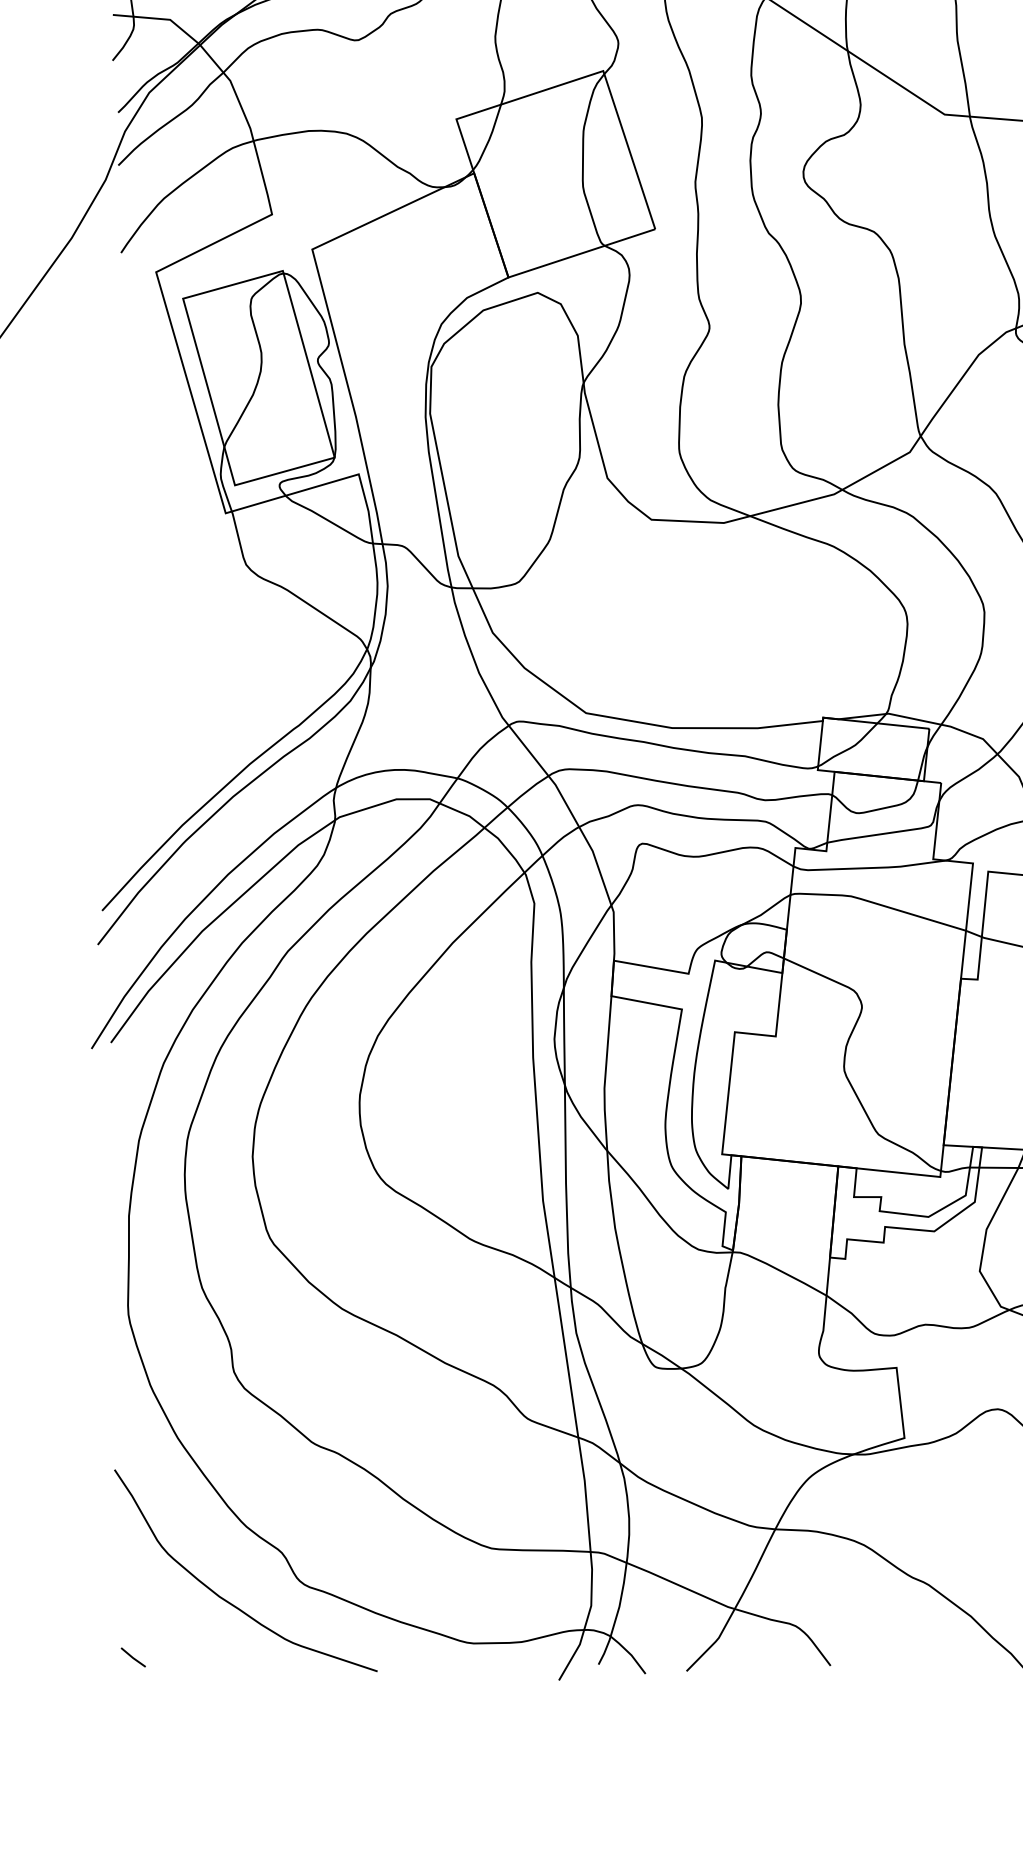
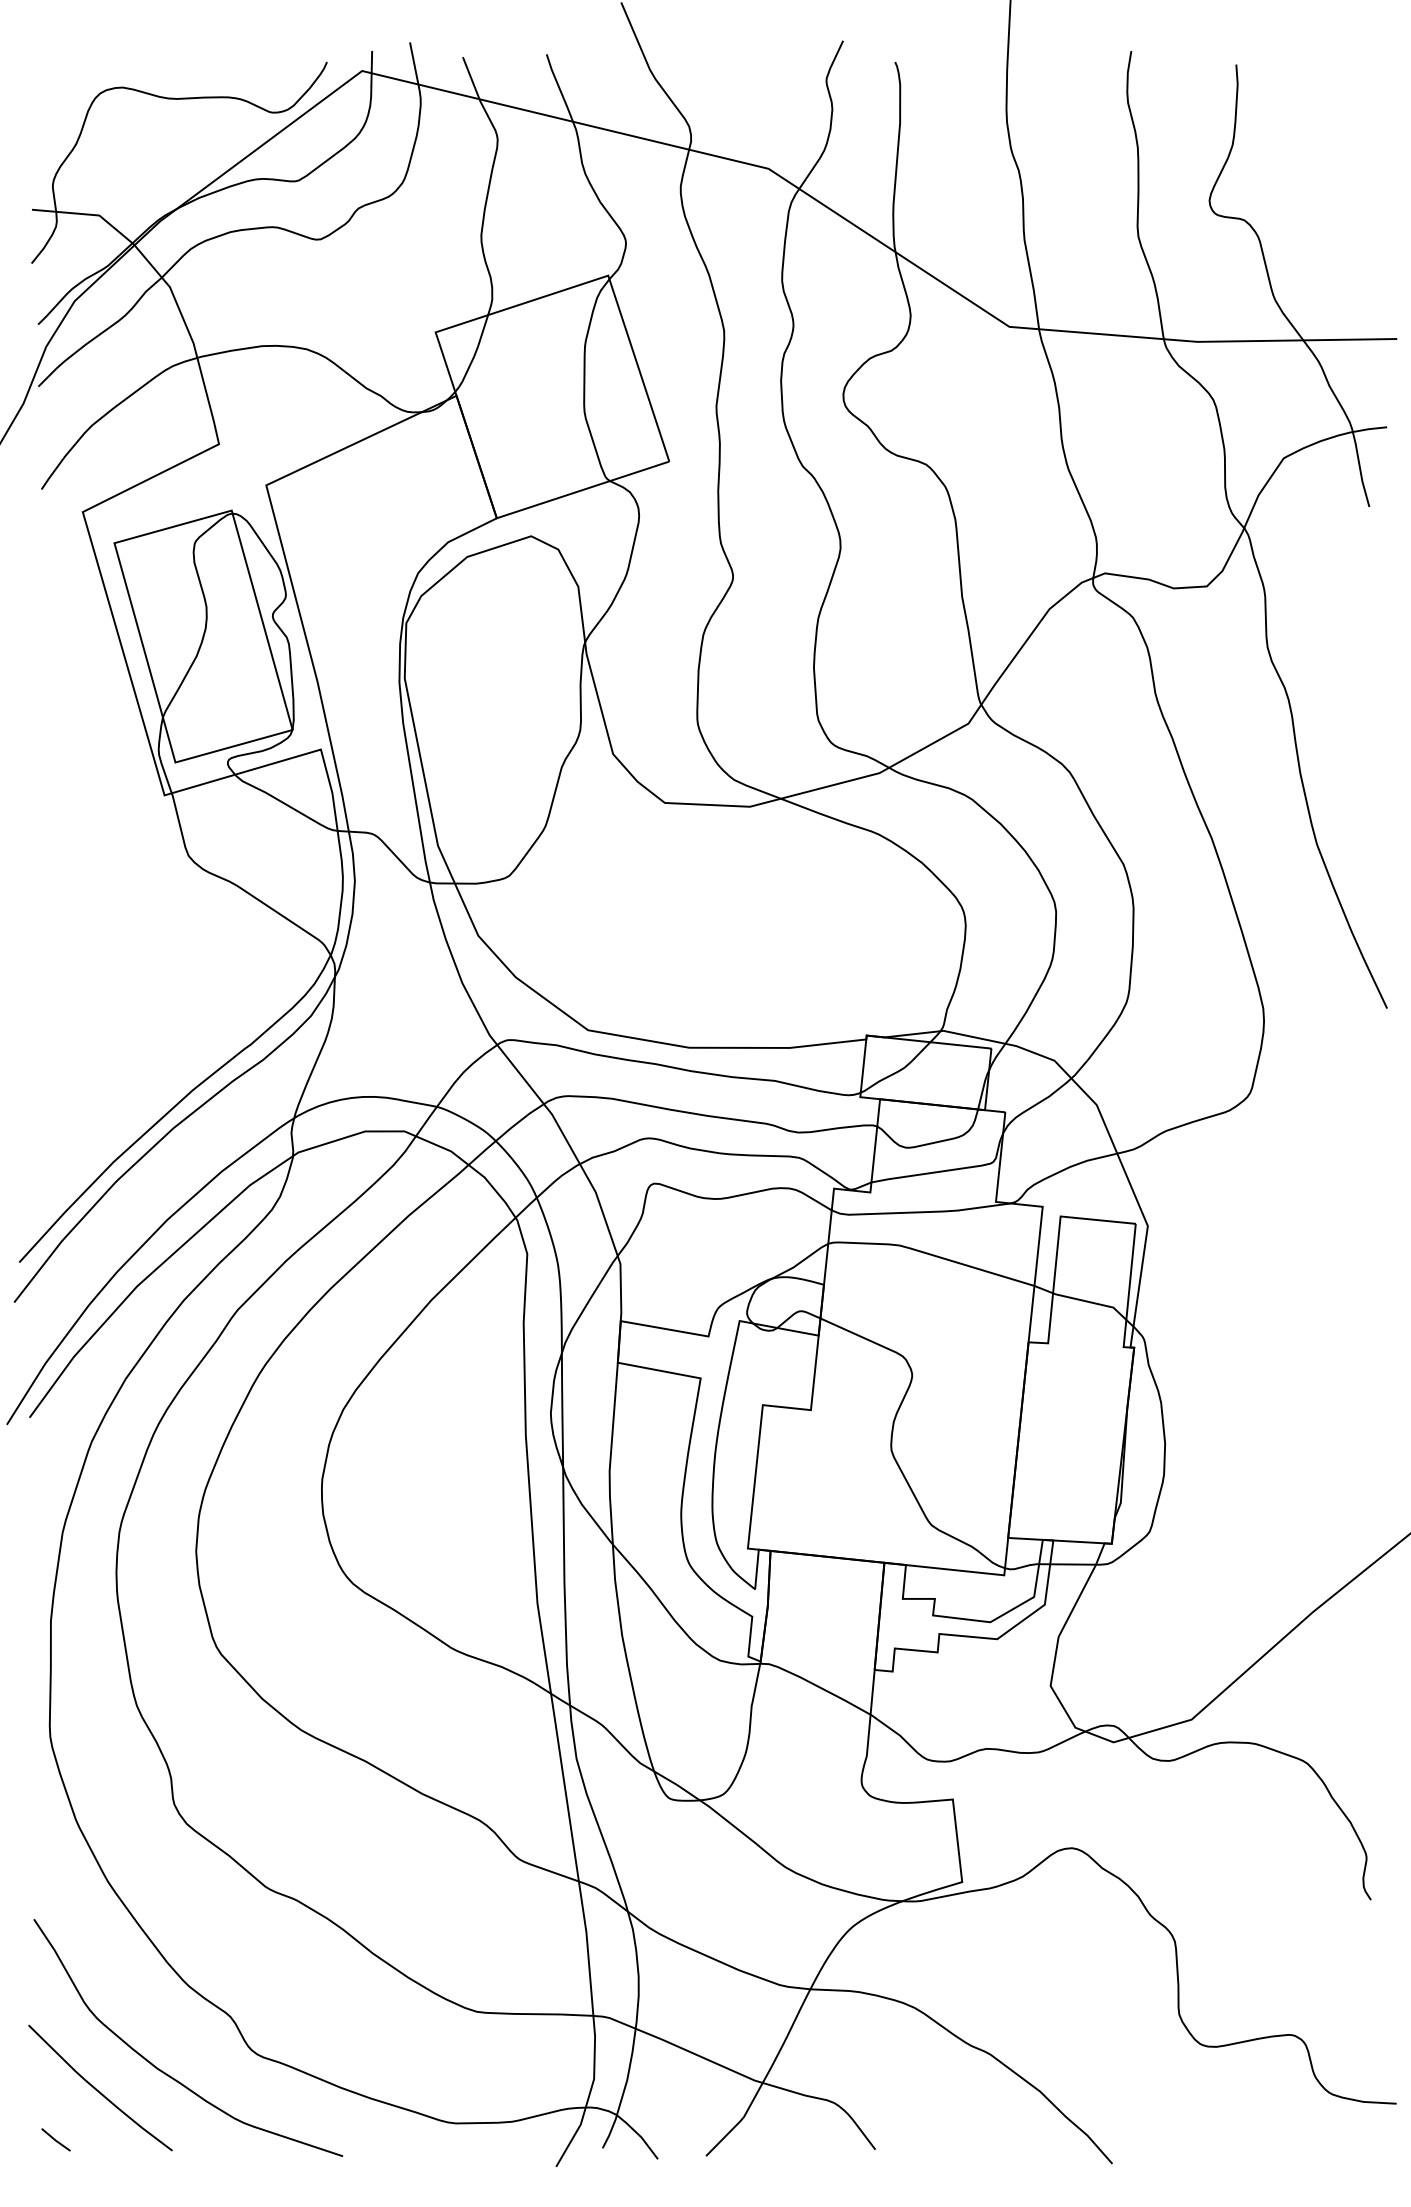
curve: (168, 1614) -> (97, 2089), added

